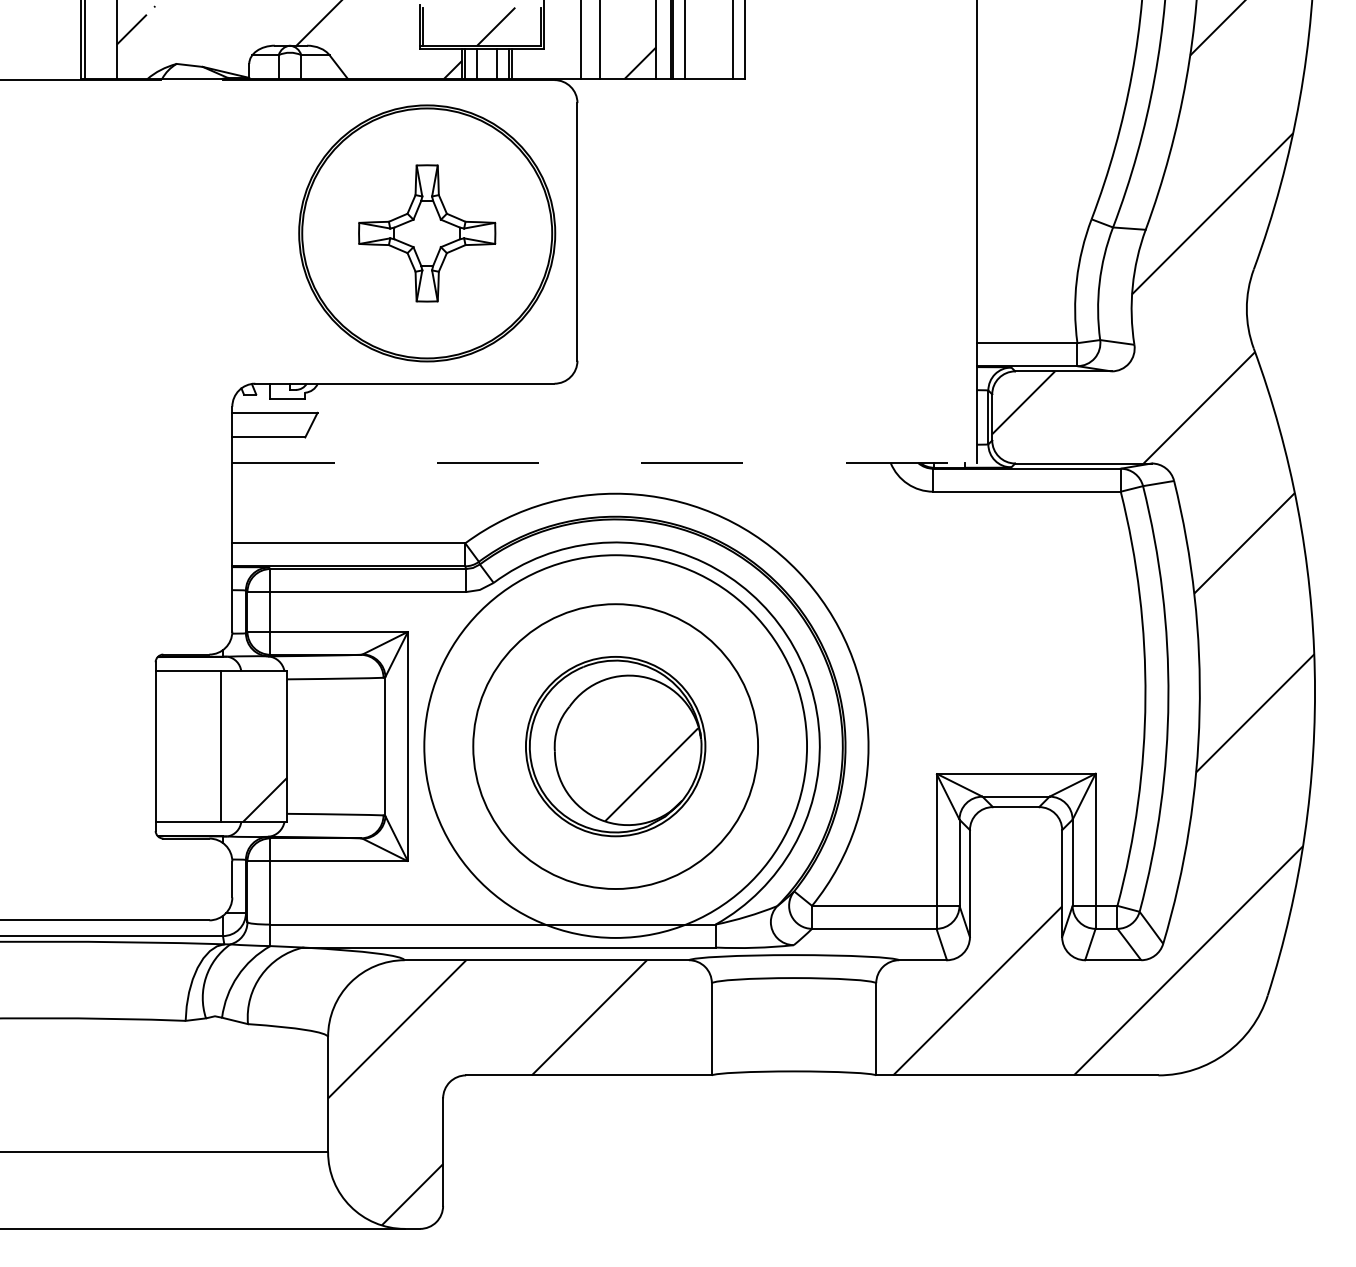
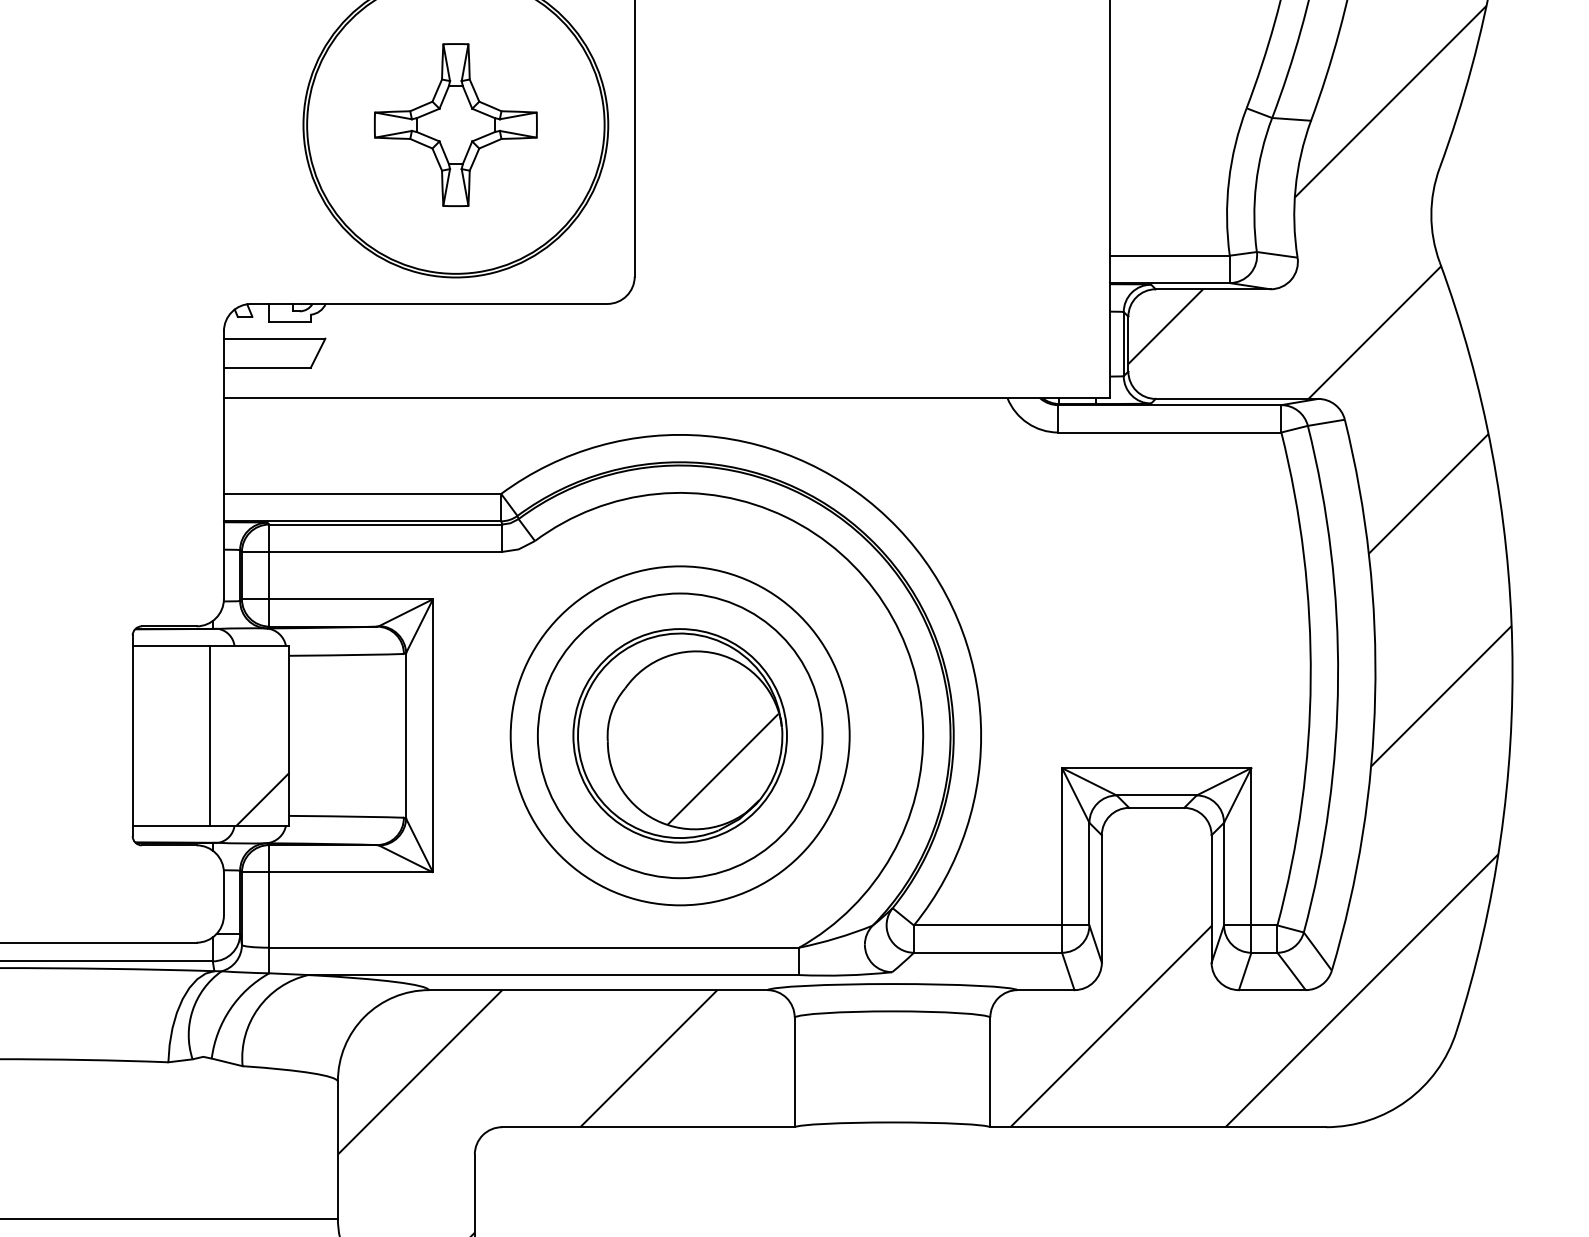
line: (605, 463) -> (668, 398), dashed -> solid
circle: (615, 746) -> (679, 735), size x0.62

